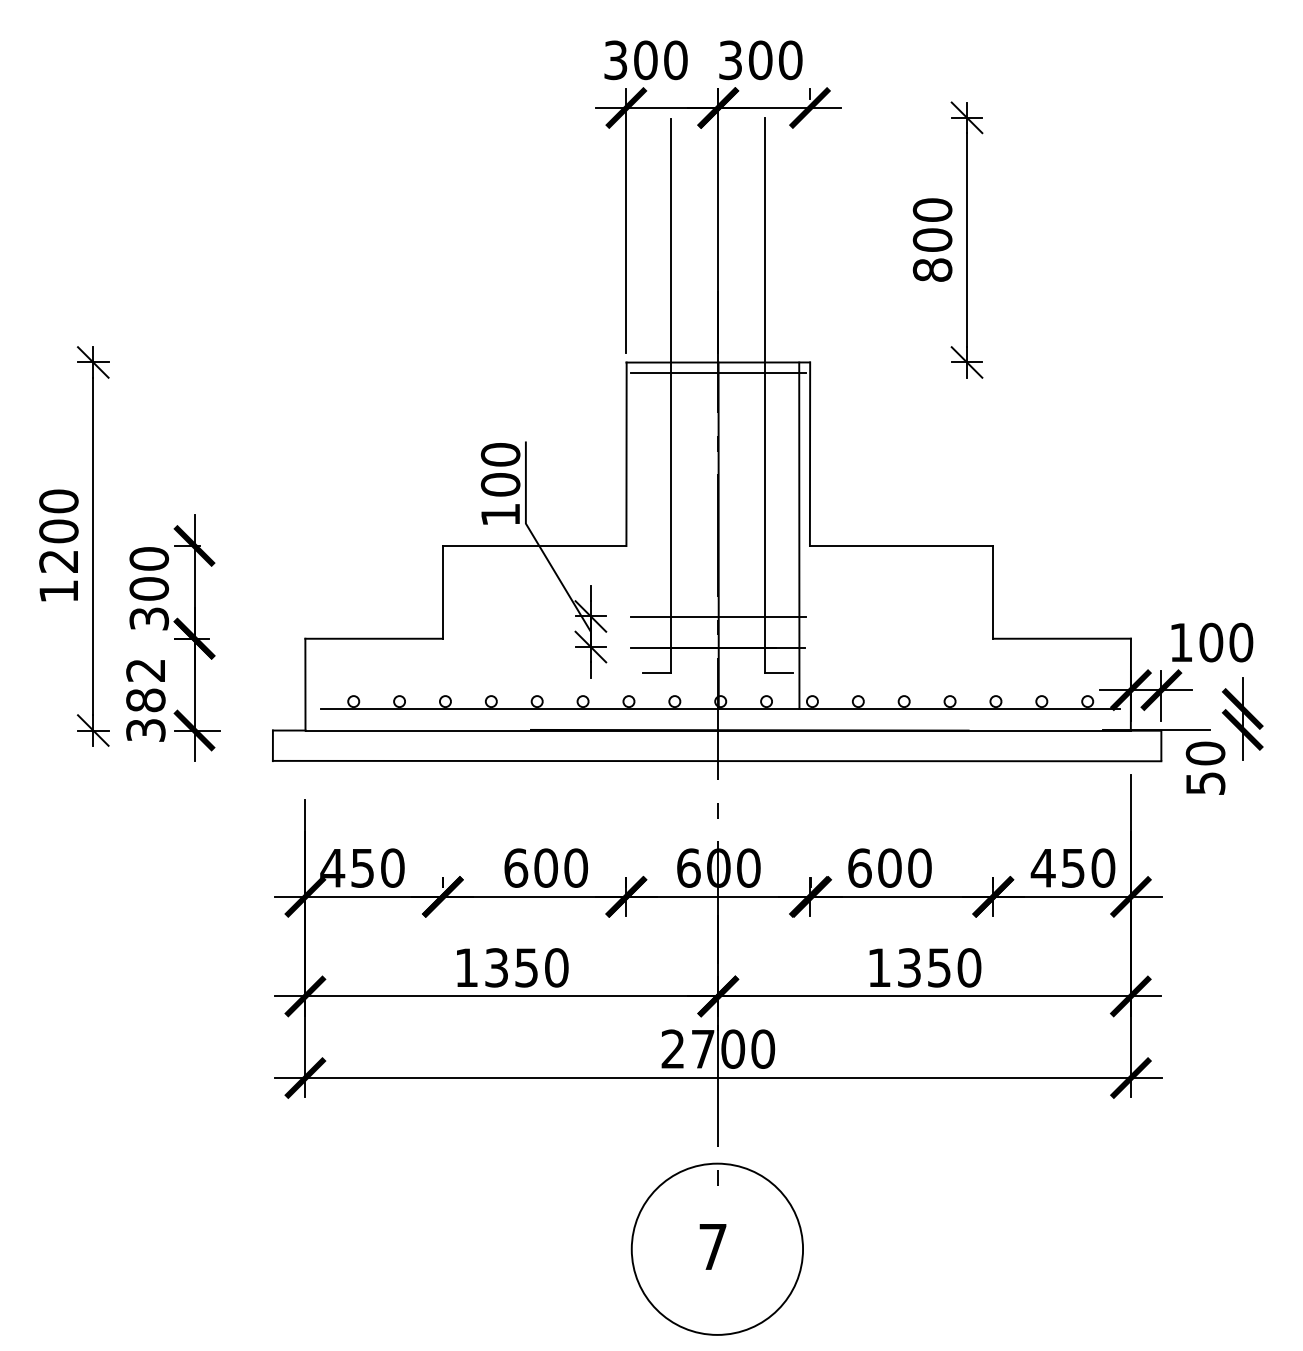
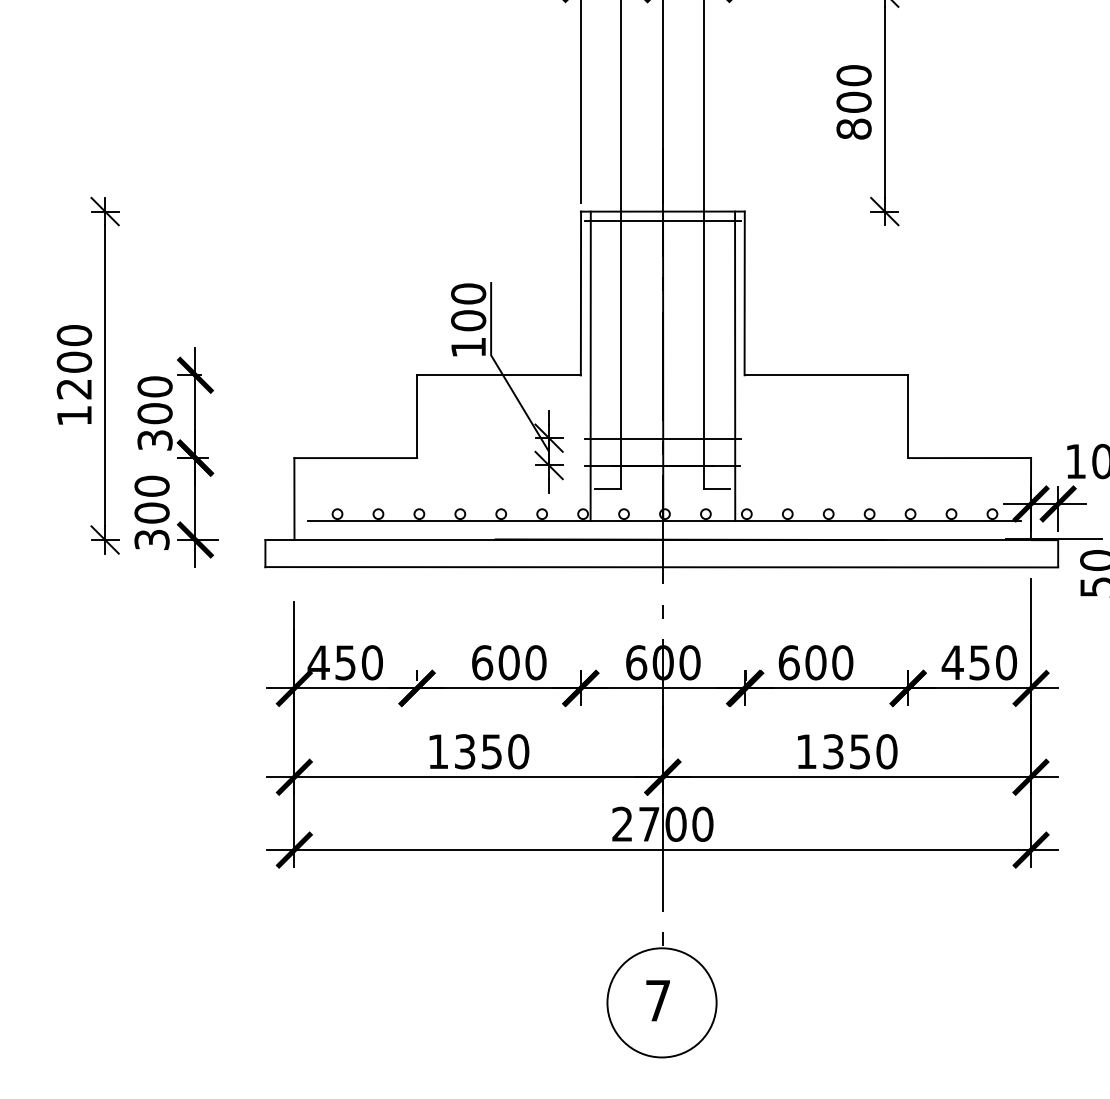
line: (637, 535) -> (590, 365), added
text: (145, 685) -> (151, 499), 382 -> 300
circle: (717, 1249) -> (662, 1003), size x0.71

